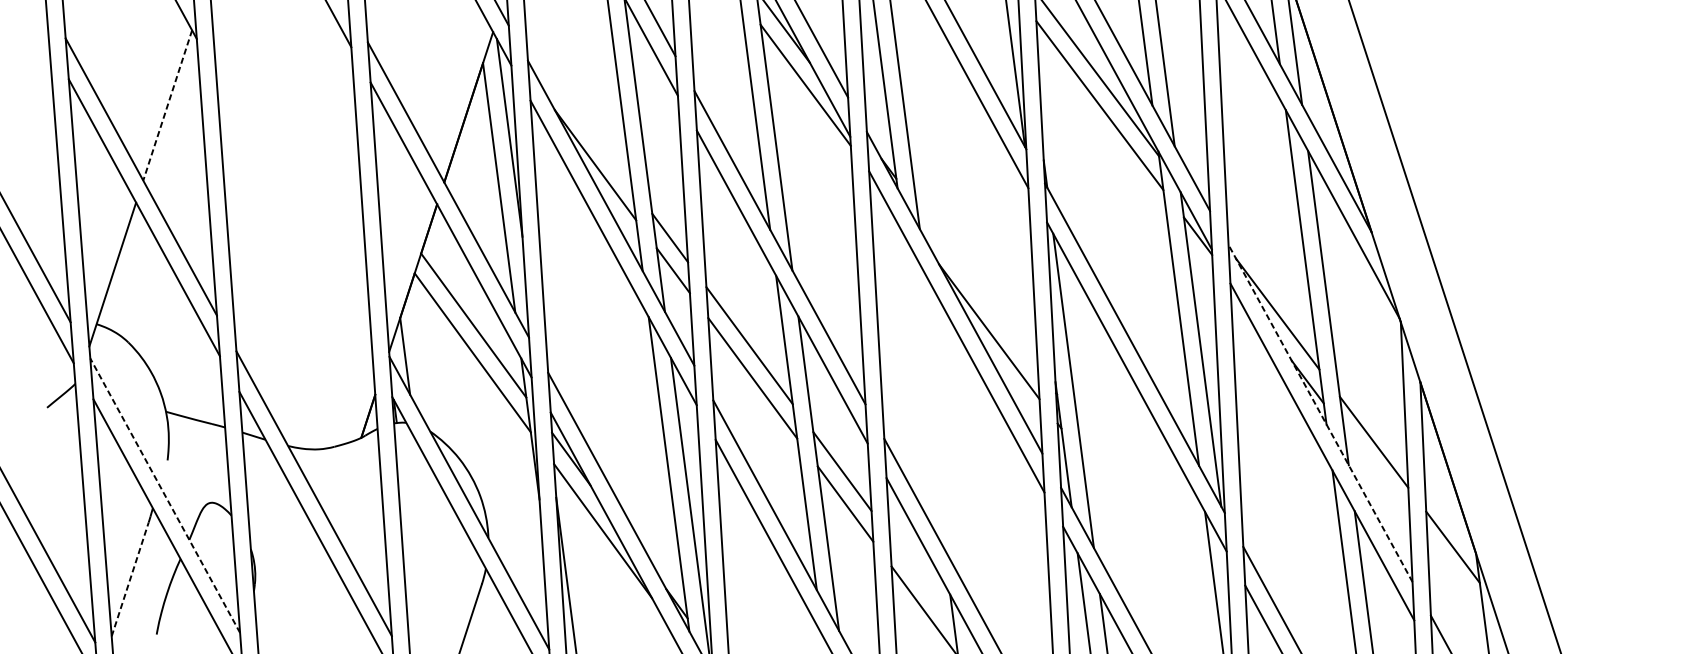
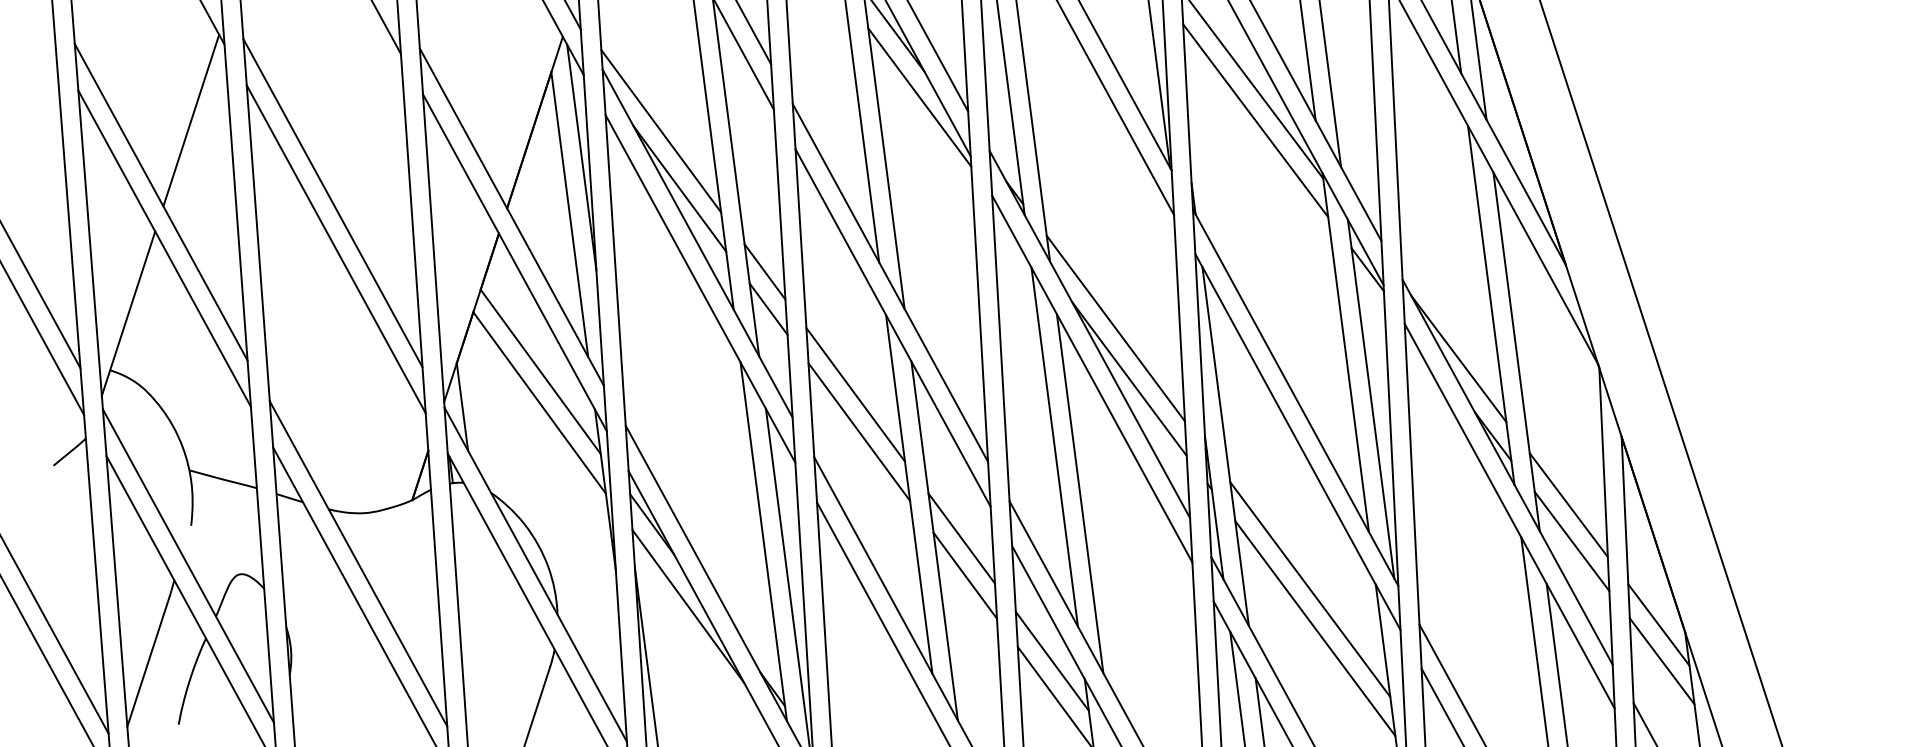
line: (167, 106) -> (191, 121), dashed -> solid
line: (579, 115) -> (661, 131), added
line: (291, 178) -> (332, 203), added
line: (293, 218) -> (335, 249), added
line: (977, 287) -> (1115, 328), added
line: (923, 390) -> (1054, 446), added
line: (1320, 412) -> (1507, 471), dashed -> solid
line: (945, 432) -> (1079, 493), added
line: (1376, 474) -> (1571, 541), added
line: (165, 496) -> (188, 566), dashed -> solid
line: (1147, 516) -> (1310, 589), added
line: (1152, 550) -> (1315, 628), added
line: (921, 578) -> (1051, 660), added
line: (130, 579) -> (148, 661), dashed -> solid
line: (1455, 579) -> (1661, 661), added

